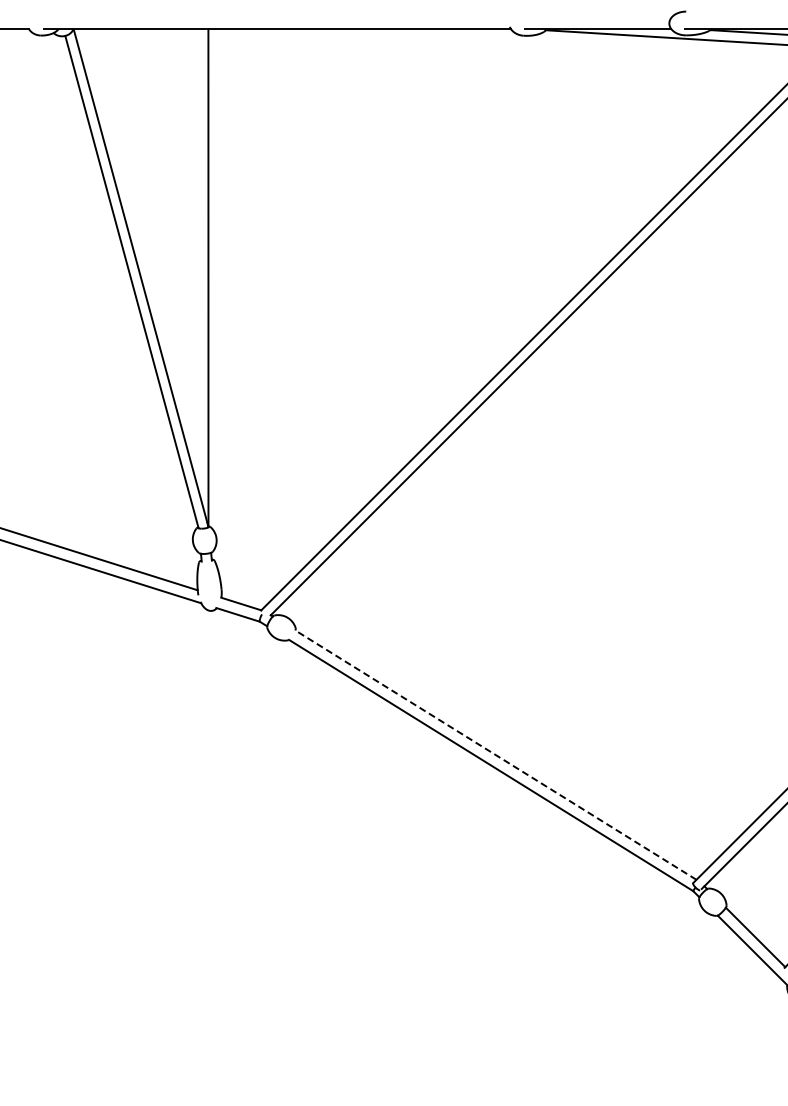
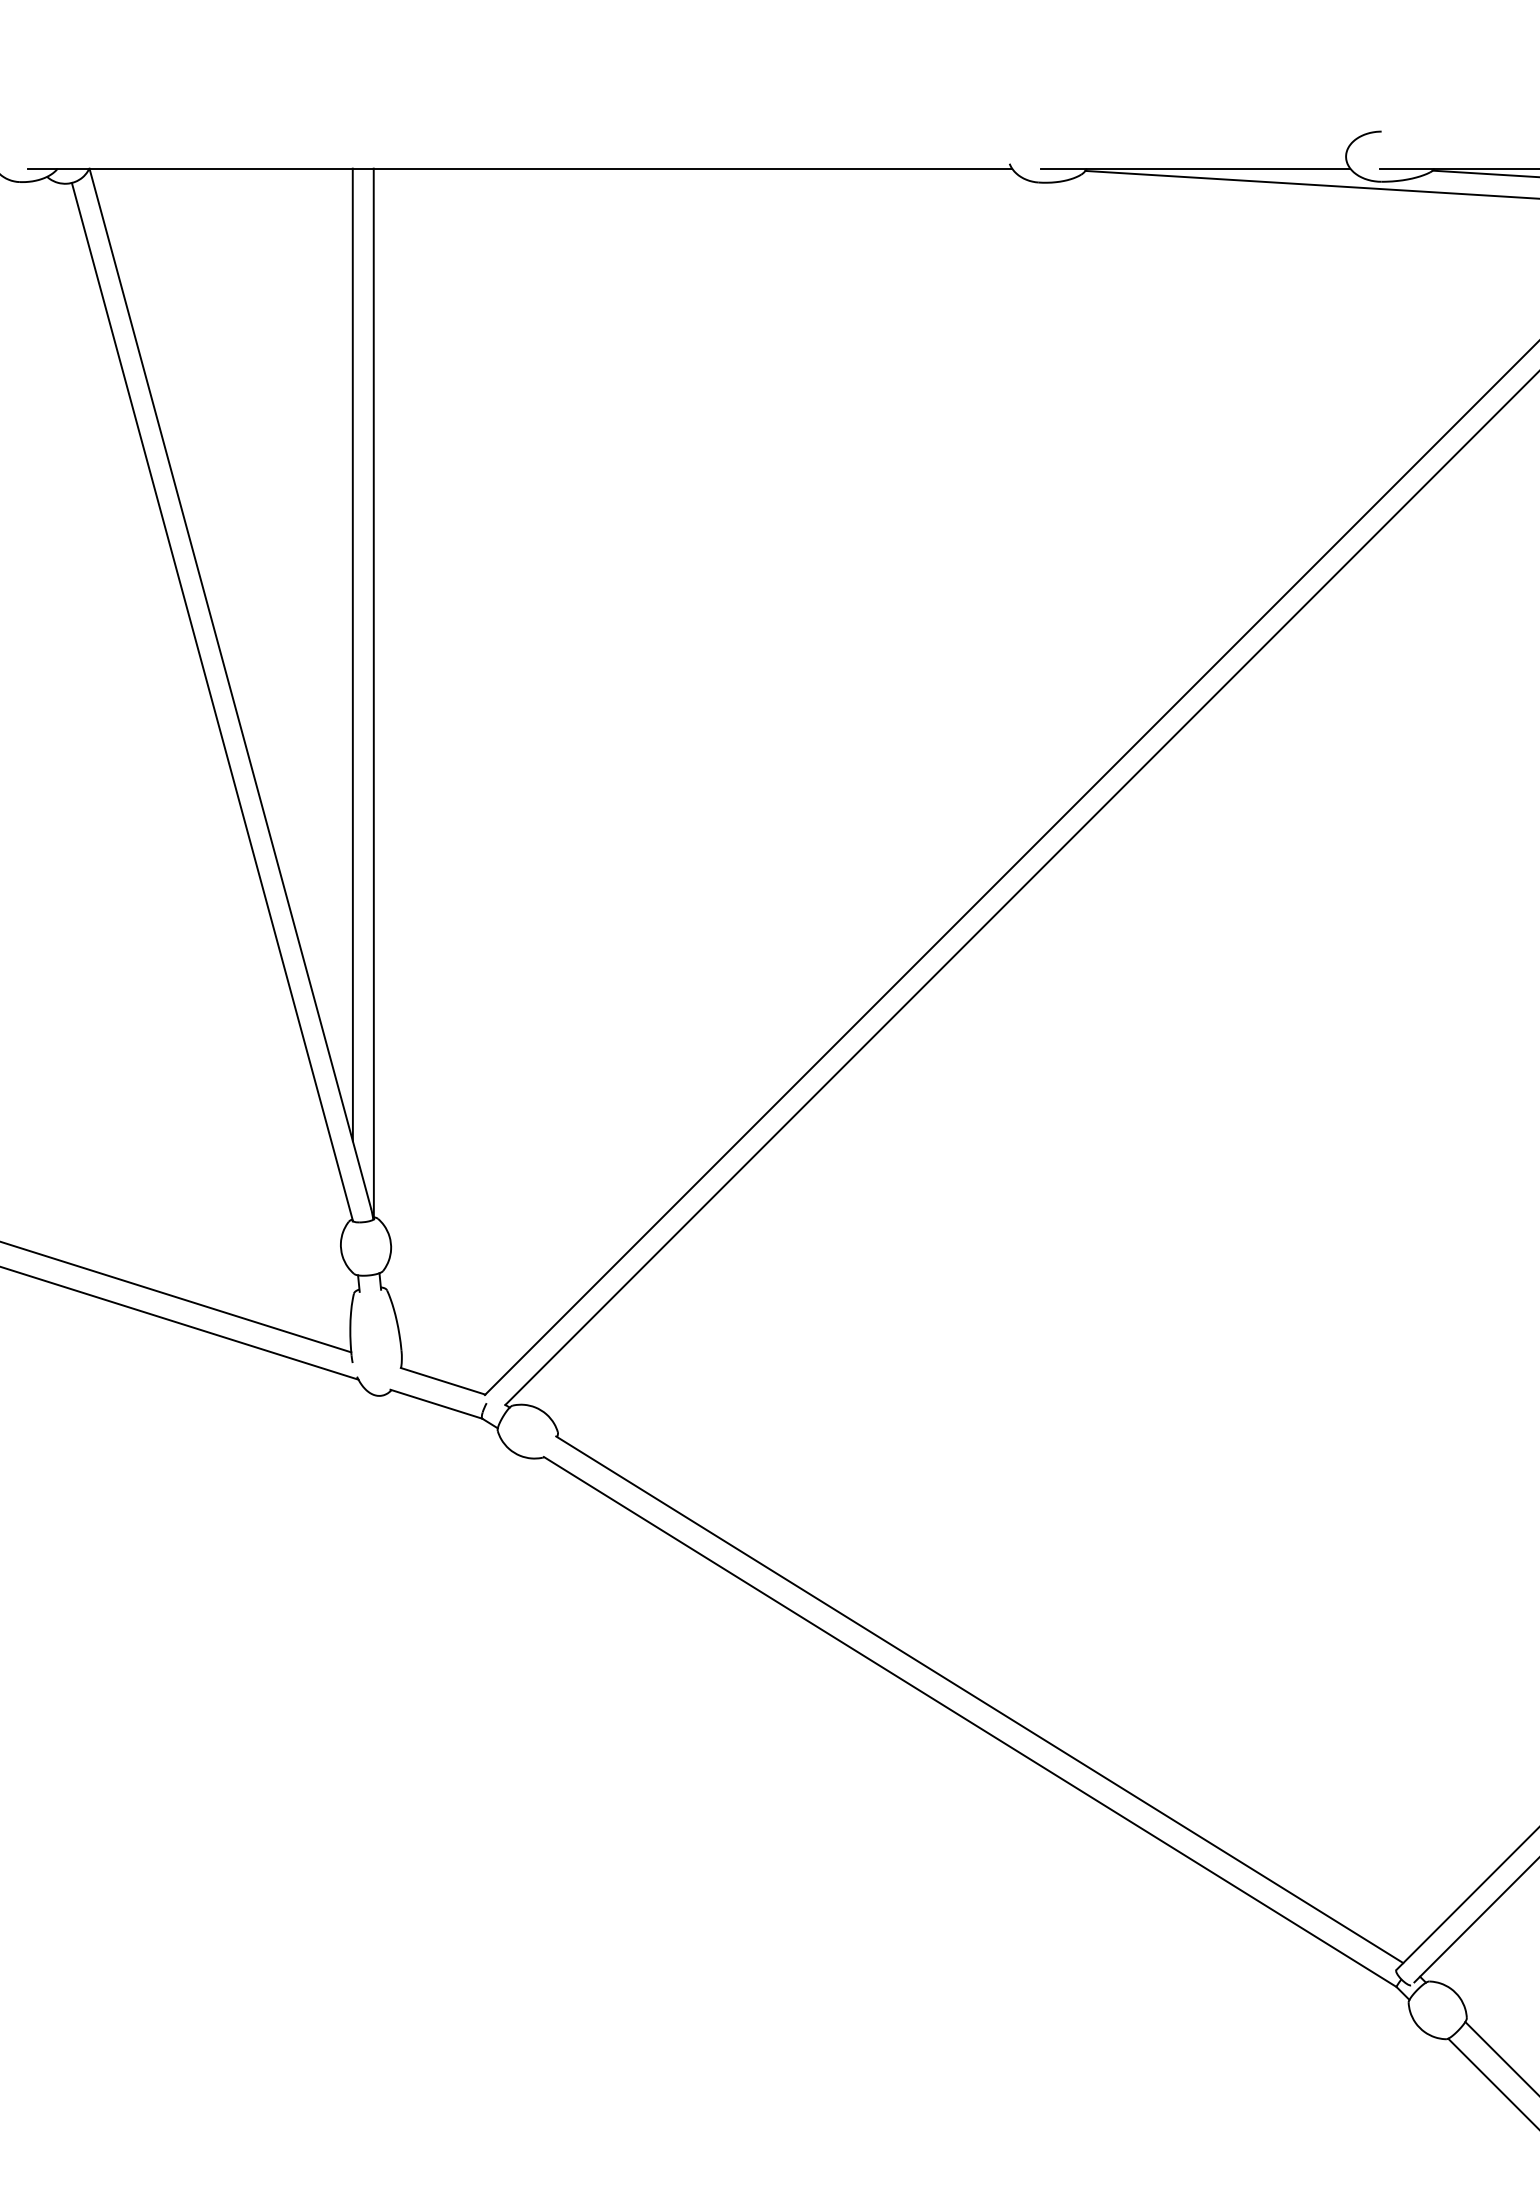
line: (198, 259) -> (352, 654), added
line: (495, 754) -> (979, 1698), dashed -> solid

